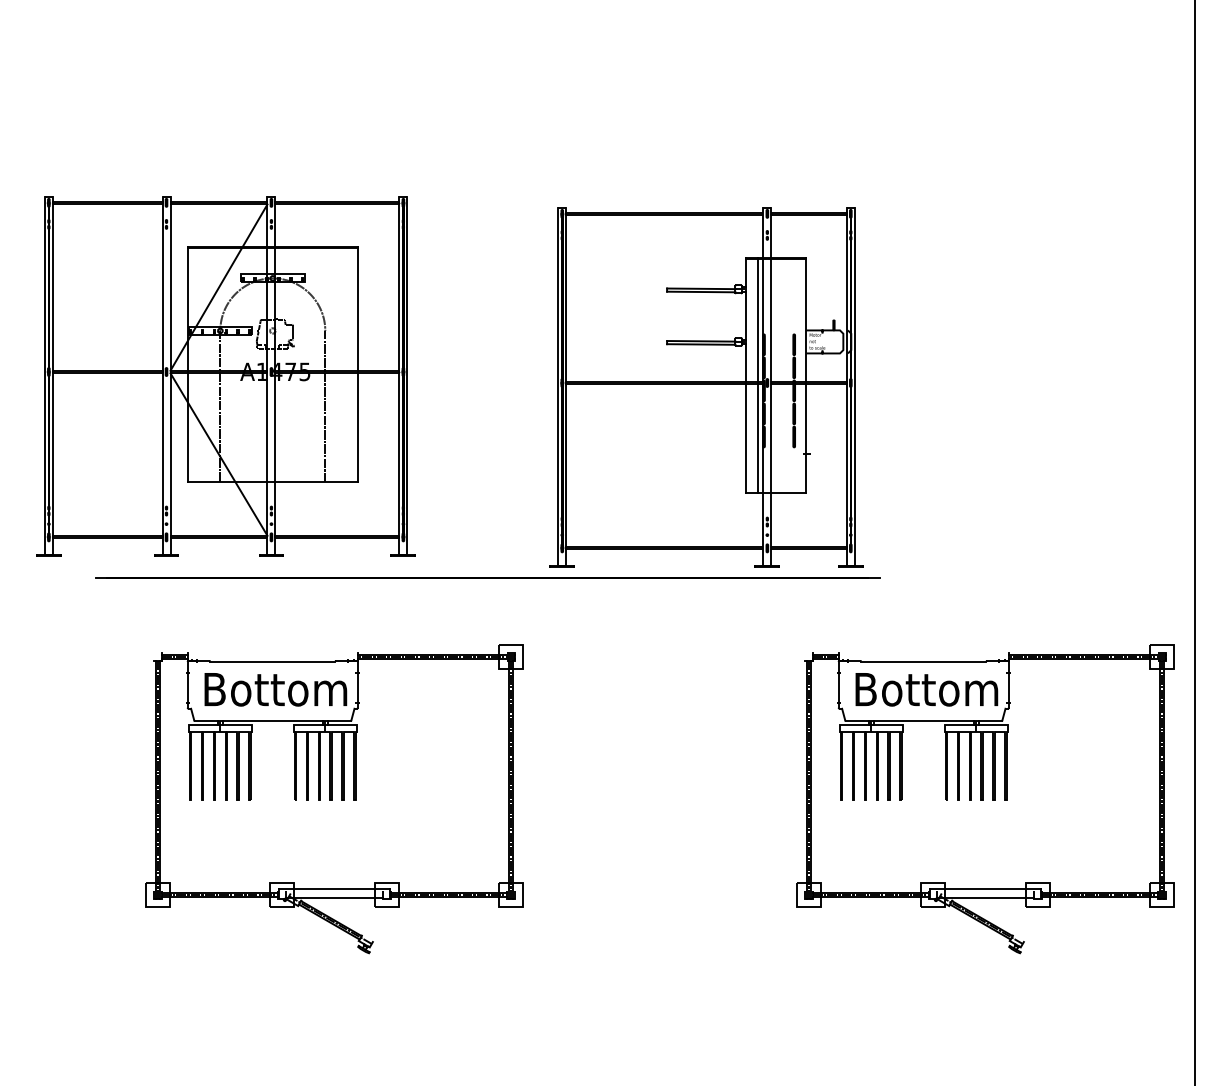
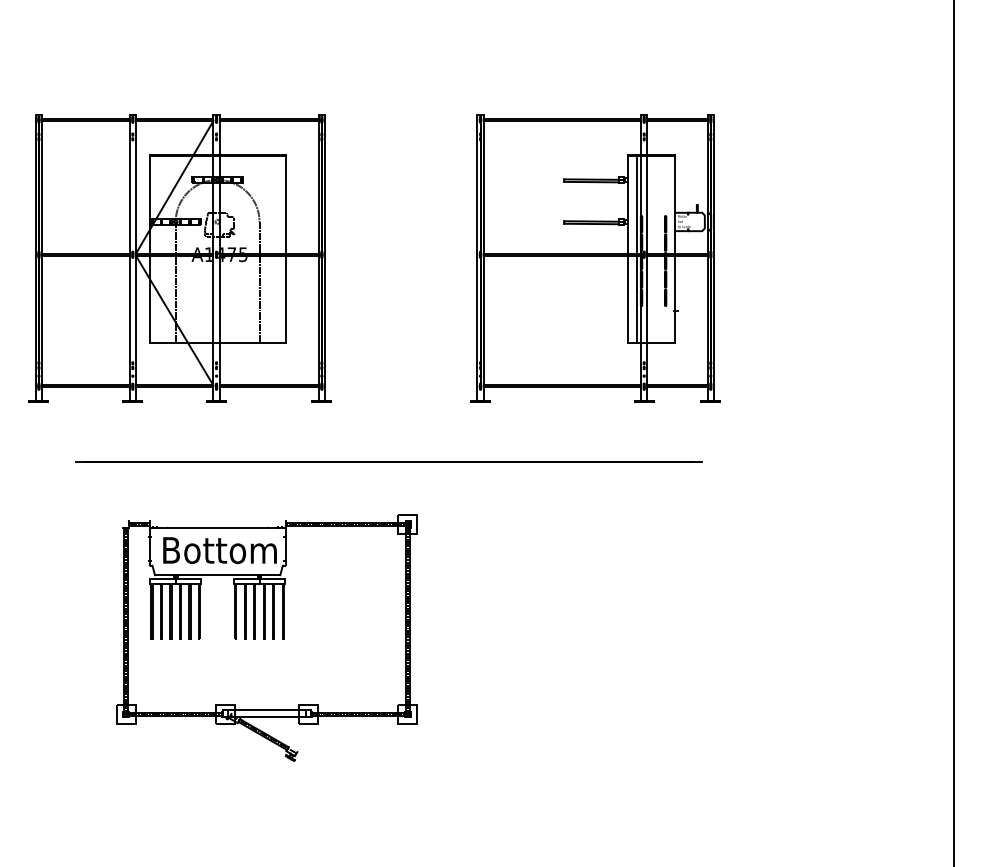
part: (225, 376) -> (179, 258), moved
part: (706, 387) -> (595, 258), moved
part: (985, 799) -> (786, 638), removed

